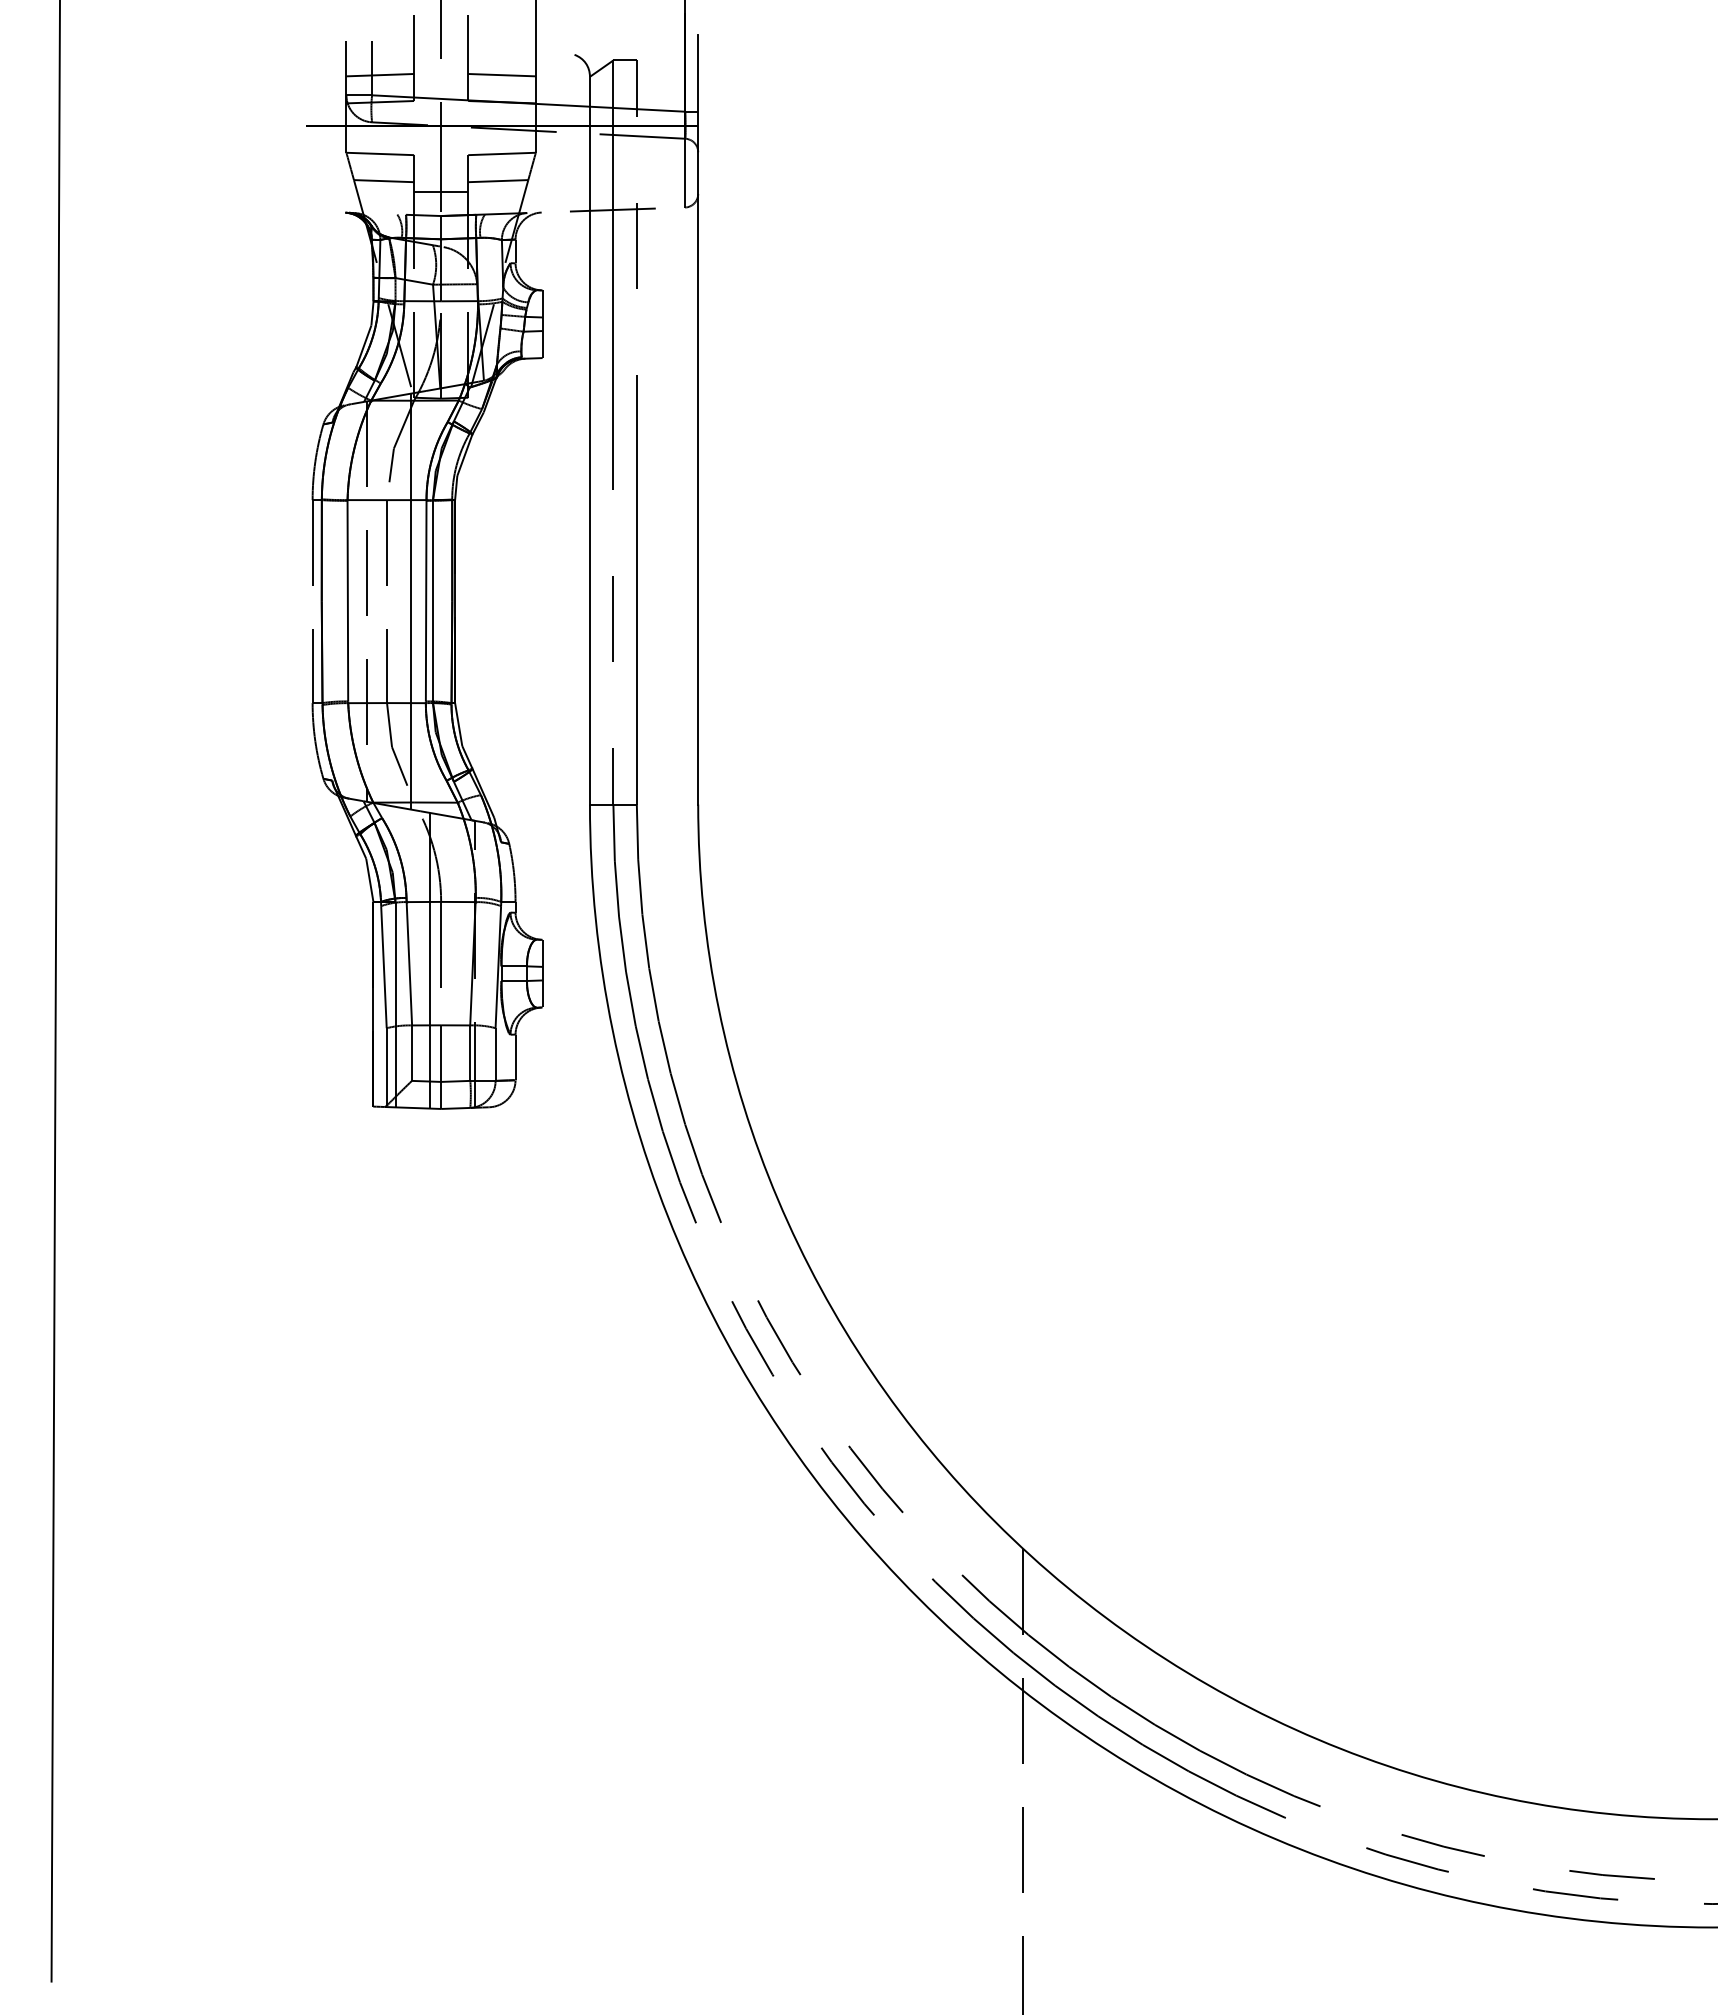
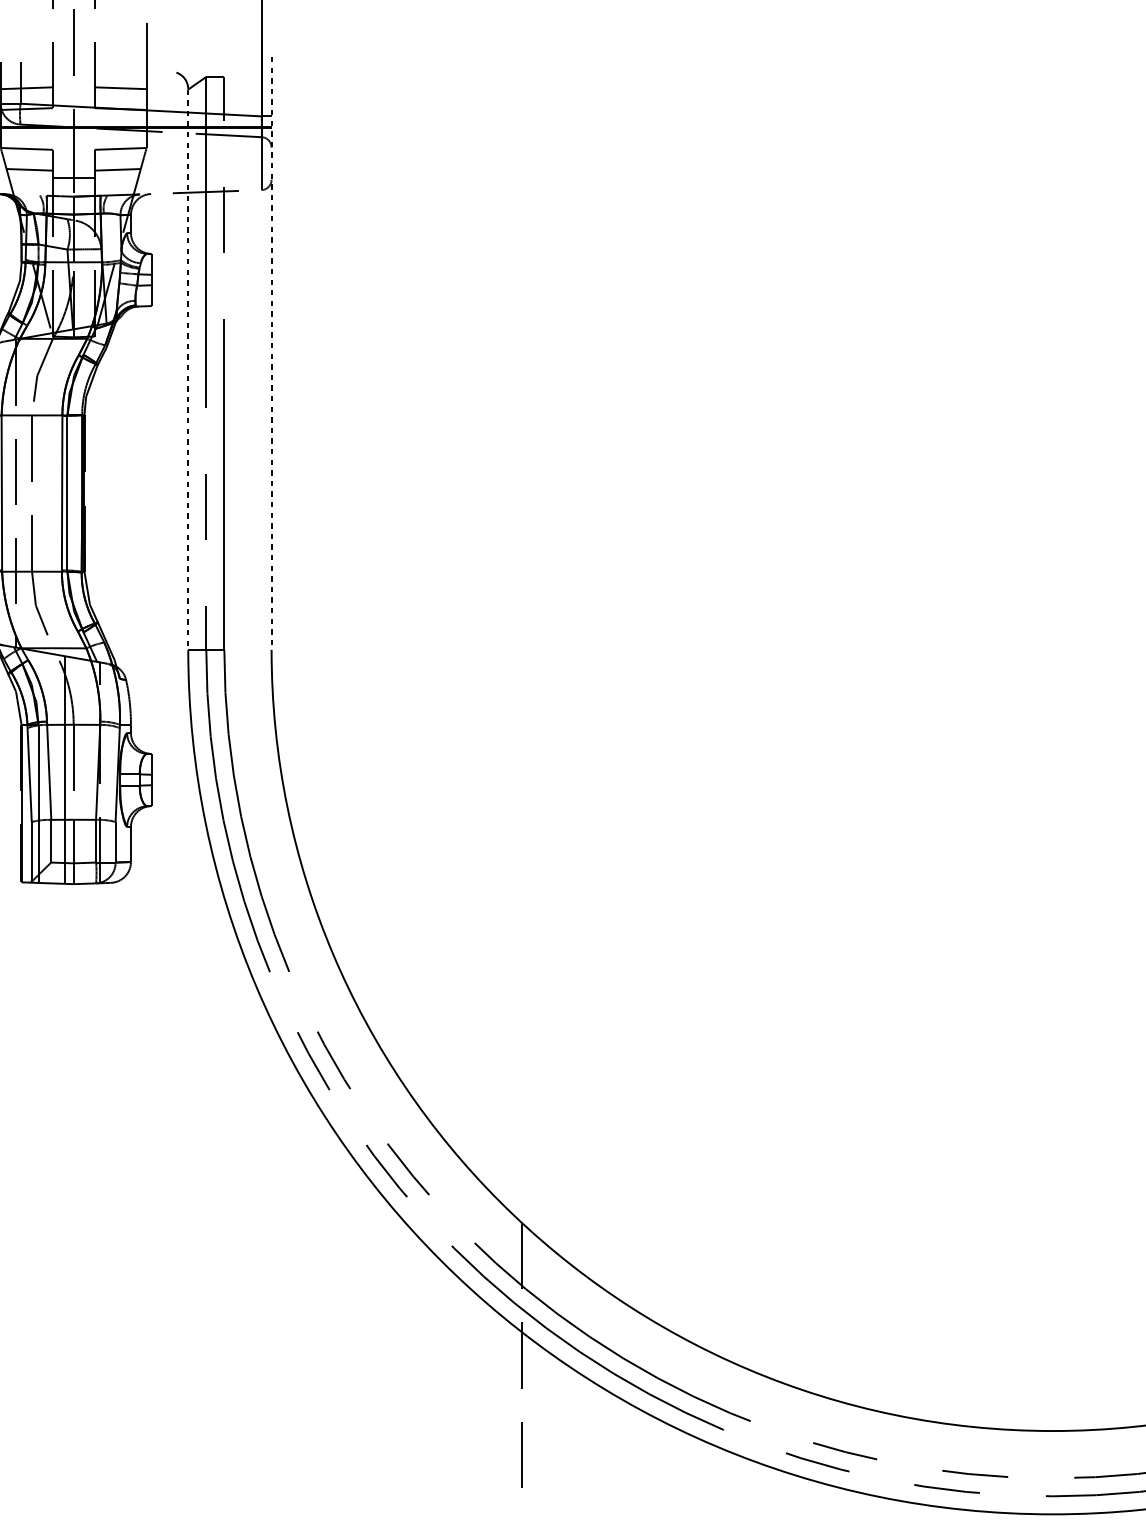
line: (698, 420) -> (271, 354), solid -> dashed
line: (589, 440) -> (187, 369), solid -> dashed
line: (411, 601) -> (50, 493), removed

